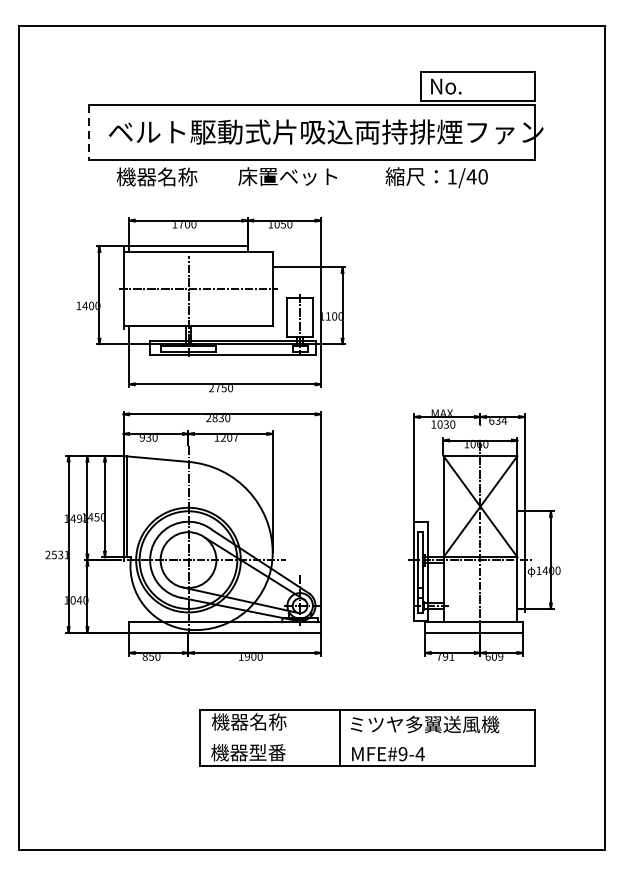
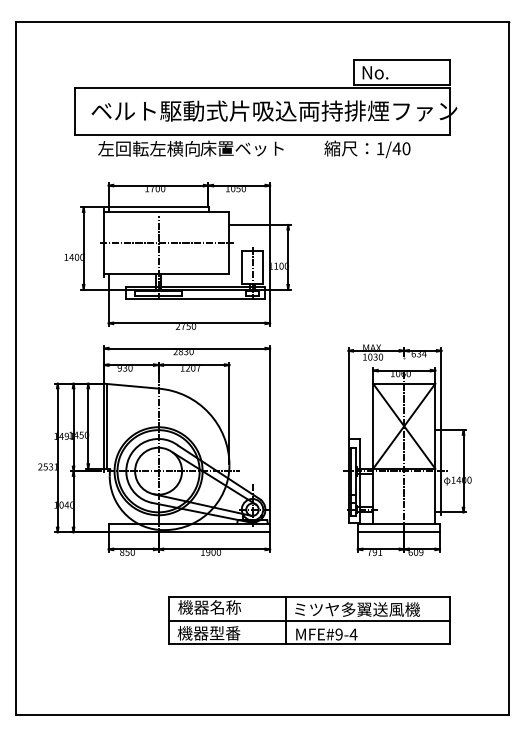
line: (88, 132) -> (74, 111), dashed -> solid
text: (176, 176) -> (148, 148), 機器名称 -> 左回転左横向
line: (367, 737) -> (309, 620), added

